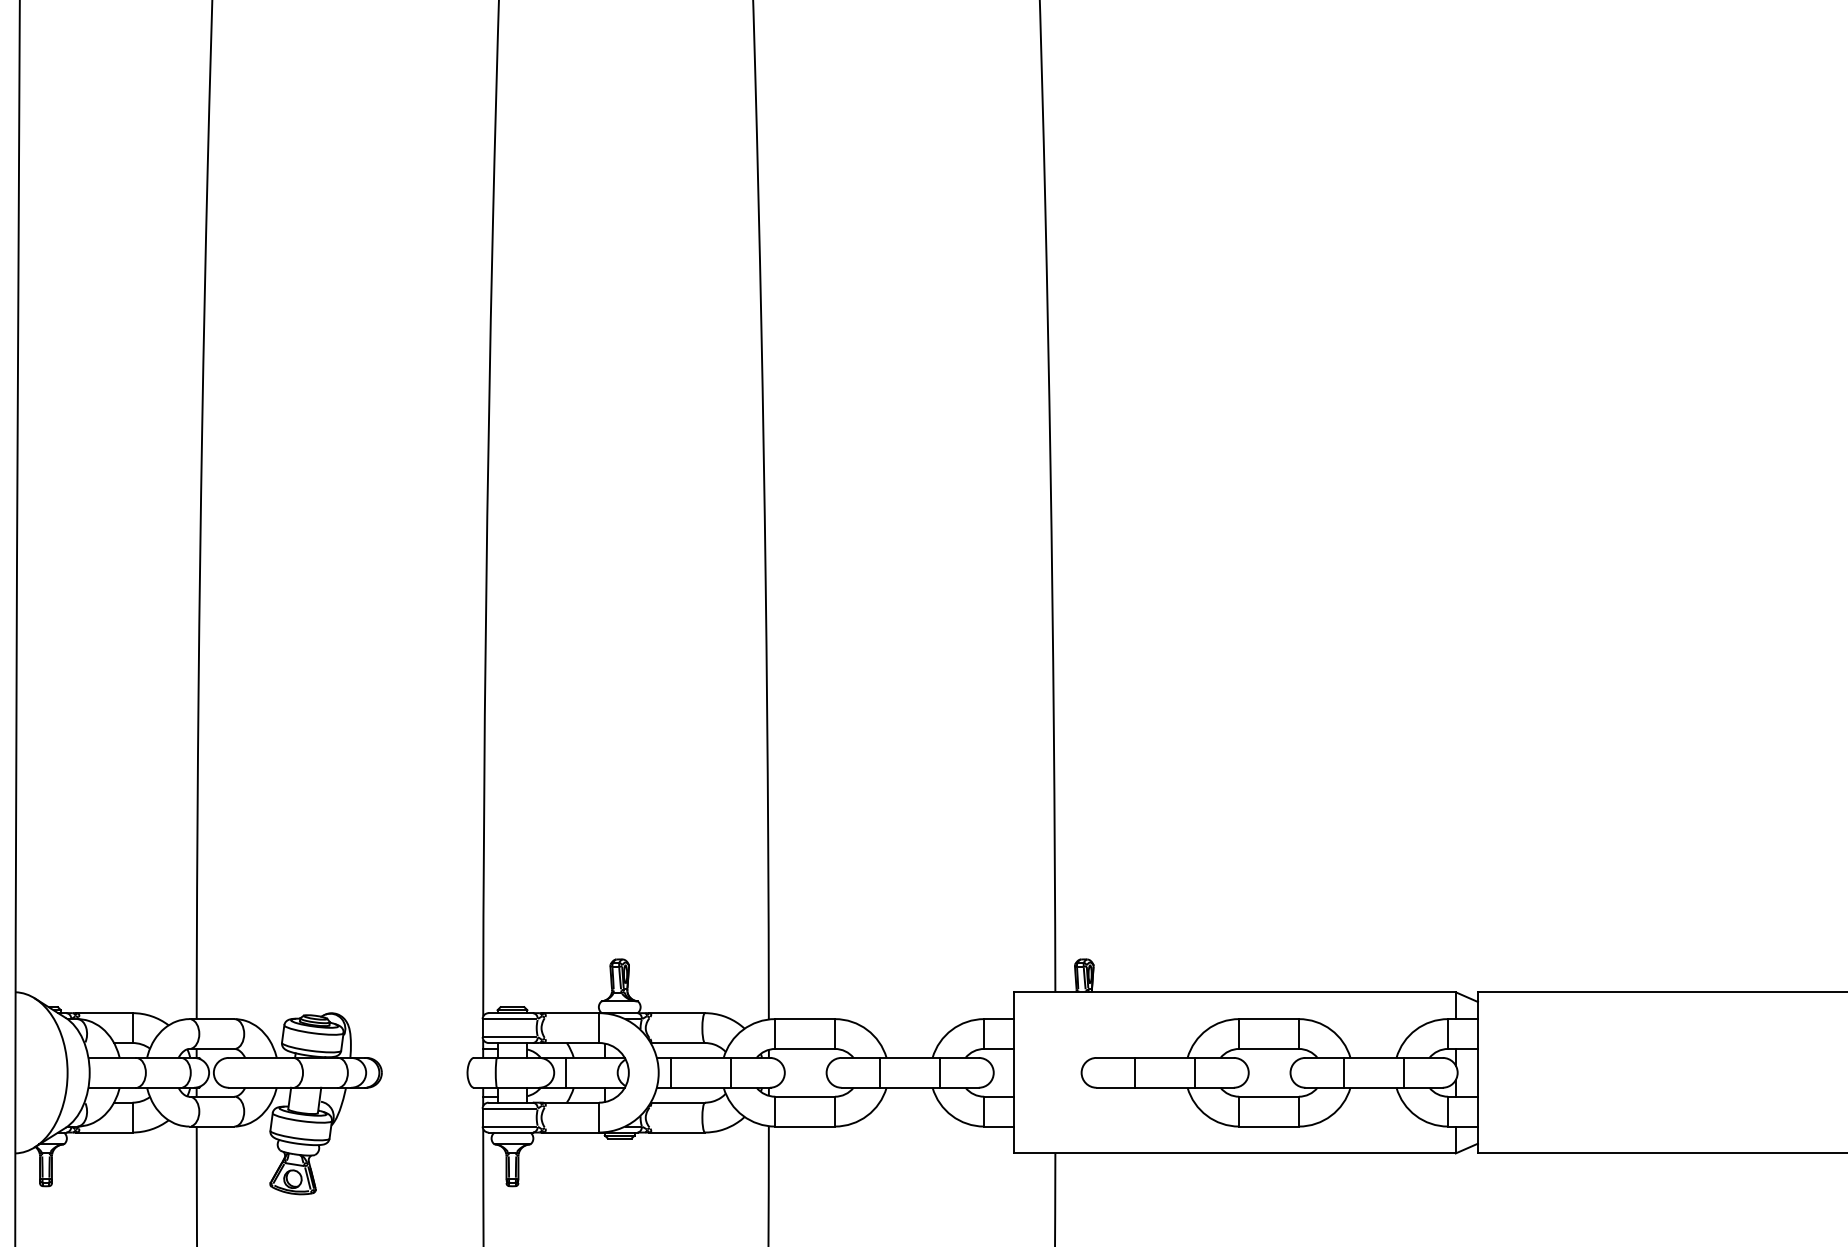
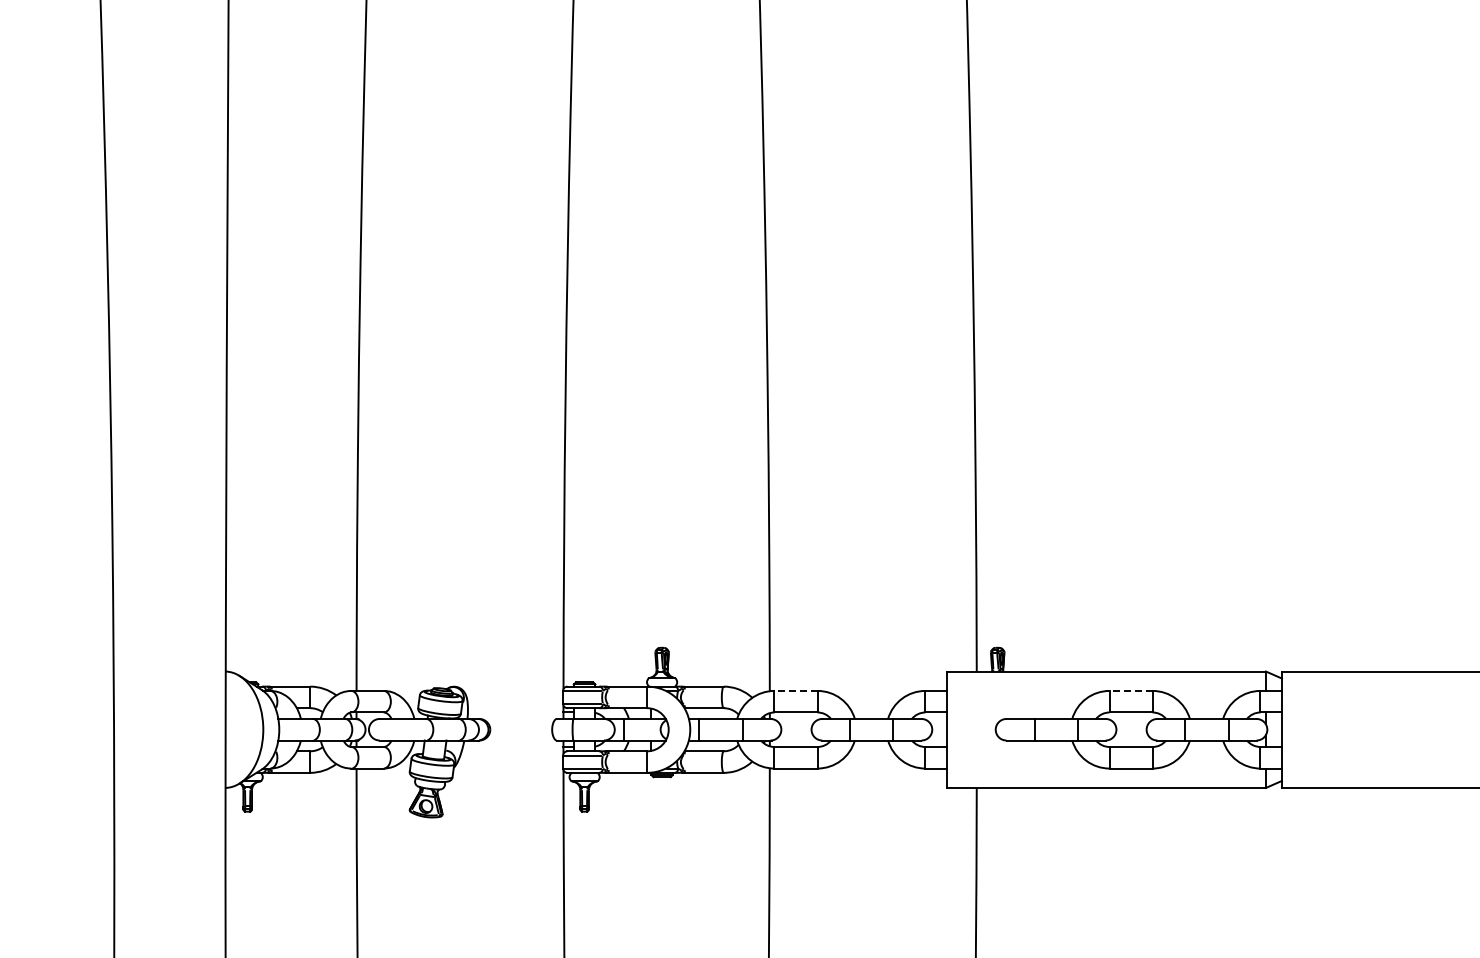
line: (805, 1018) -> (796, 690), solid -> dashed
line: (1269, 1018) -> (1131, 690), solid -> dashed

